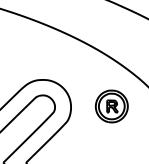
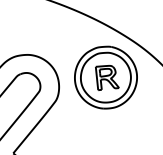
part: (111, 106) -> (105, 77), size x1.67

